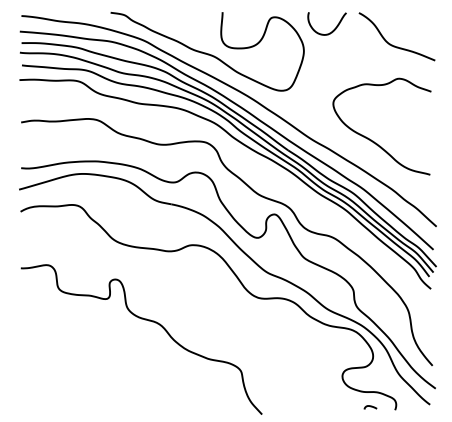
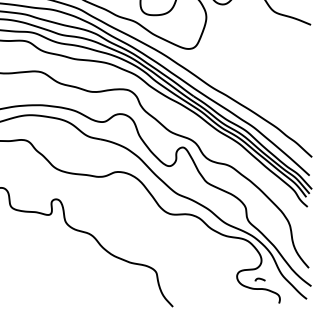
curve: (373, 140) -> (261, 88), removed
curve: (370, 407) -> (260, 279), moved

